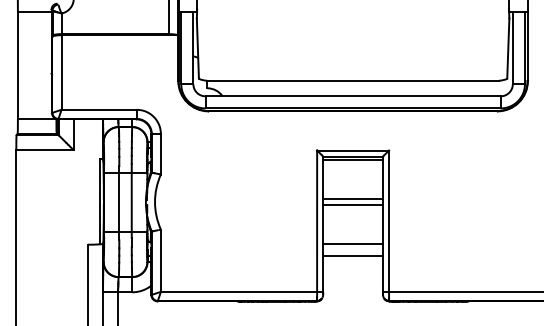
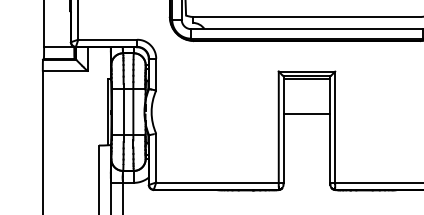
line: (352, 199) -> (306, 110), removed
line: (352, 244) -> (306, 145), removed
line: (352, 256) -> (306, 154), removed

